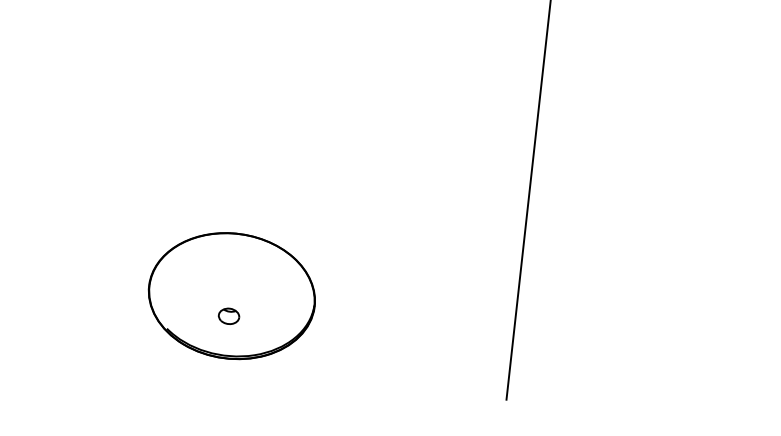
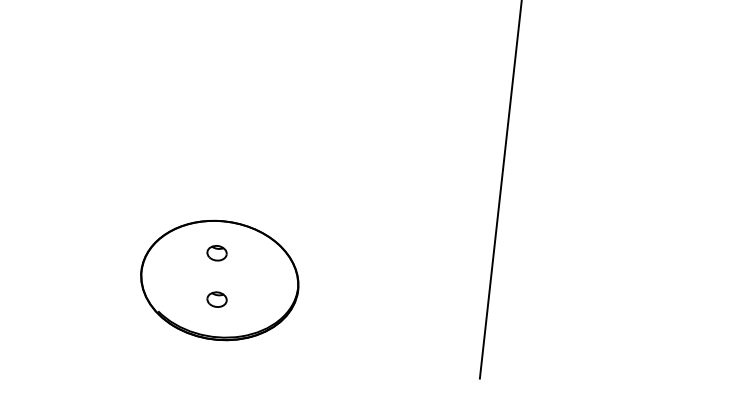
part: (228, 266) -> (216, 252), added

